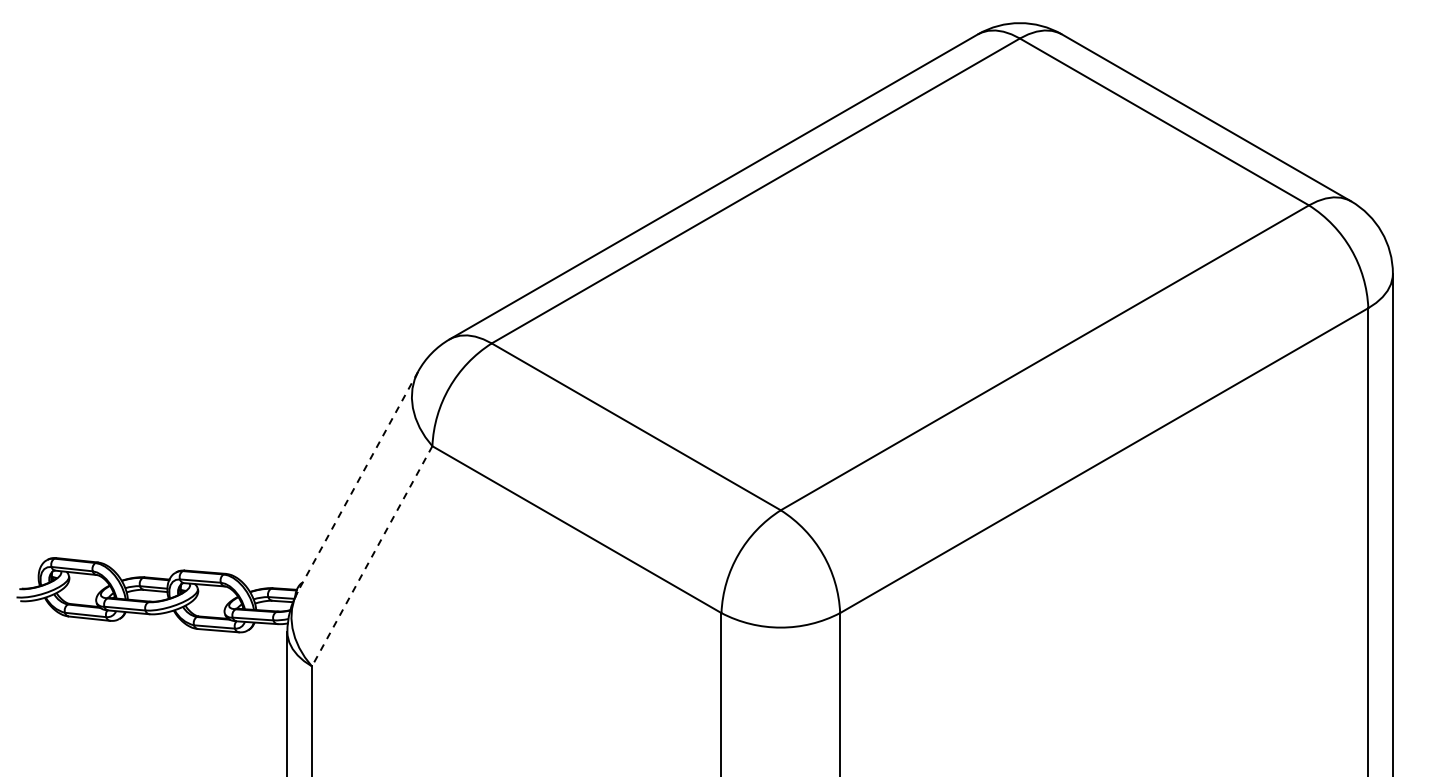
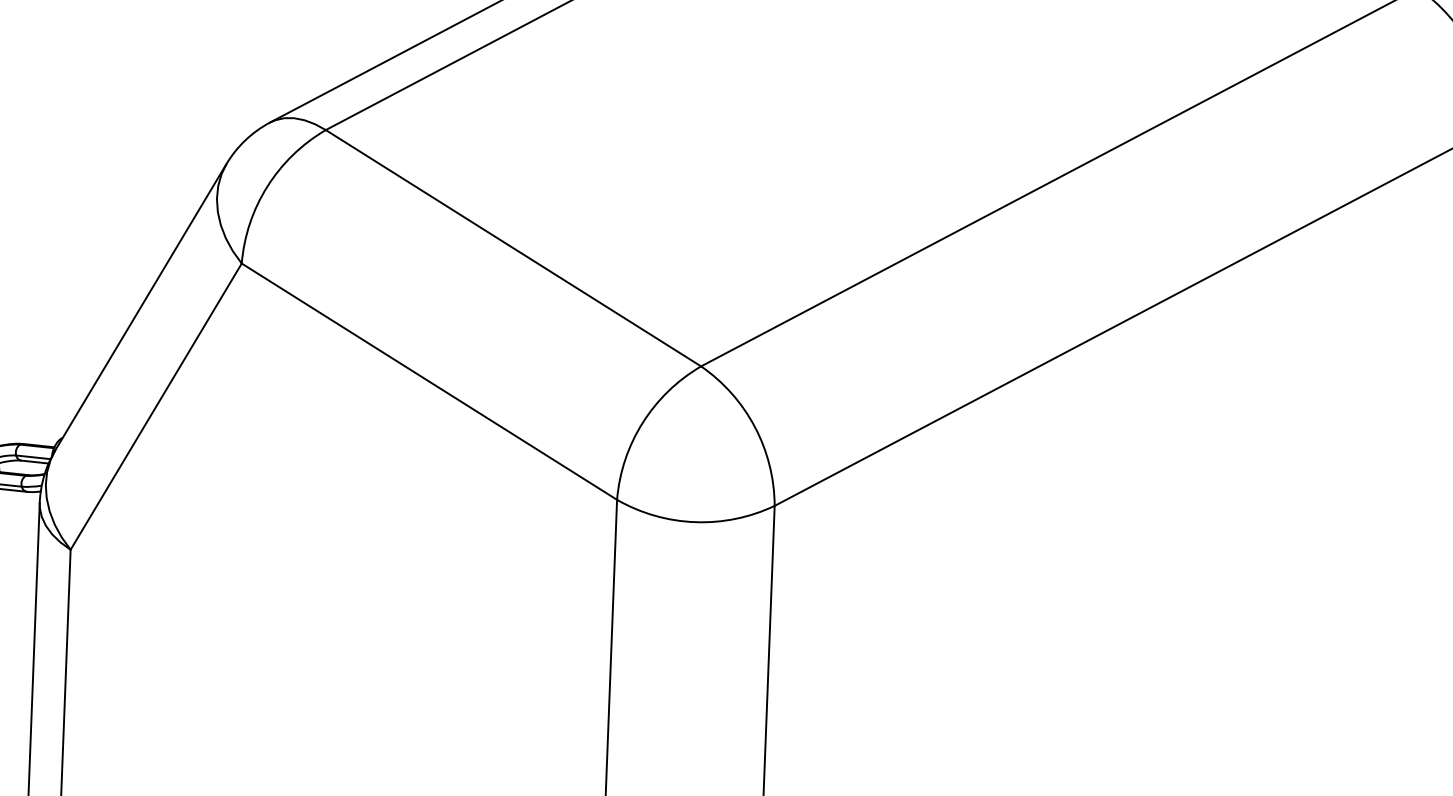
line: (357, 482) -> (140, 307), dashed -> solid
line: (371, 556) -> (155, 406), dashed -> solid

